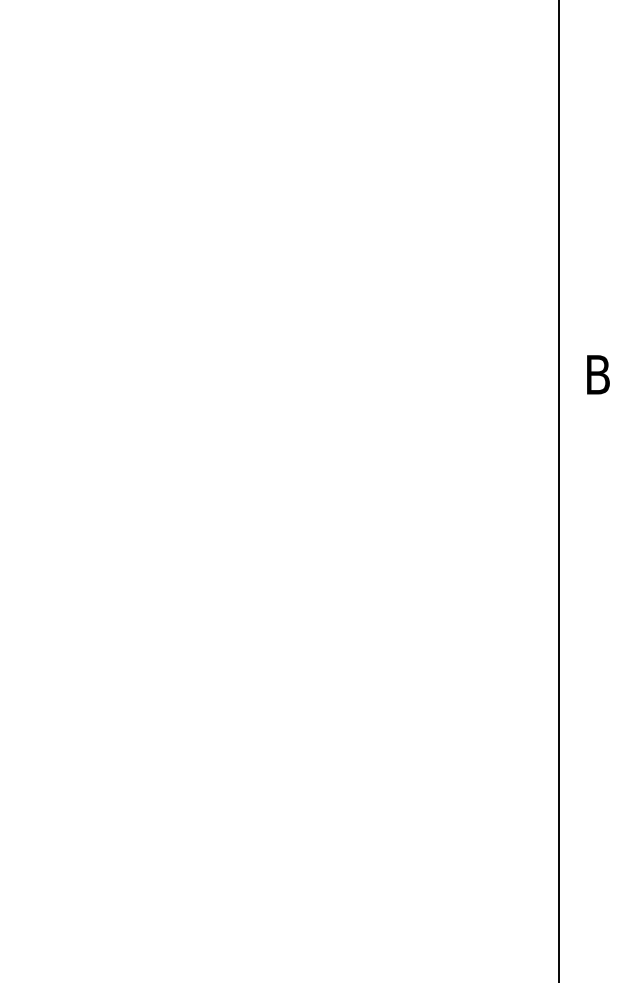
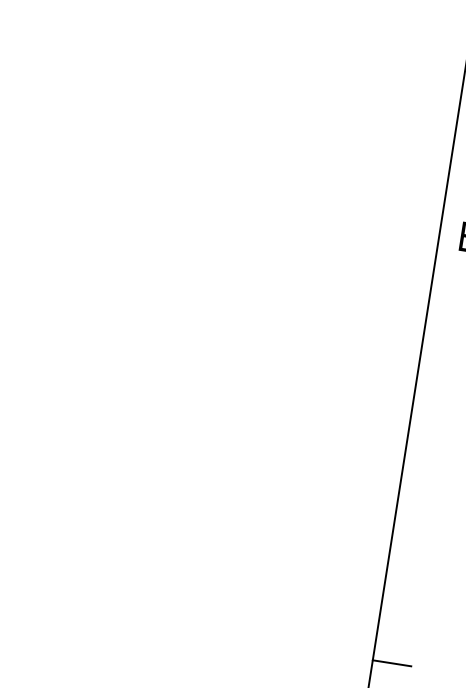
line: (584, 950) -> (391, 663), added

